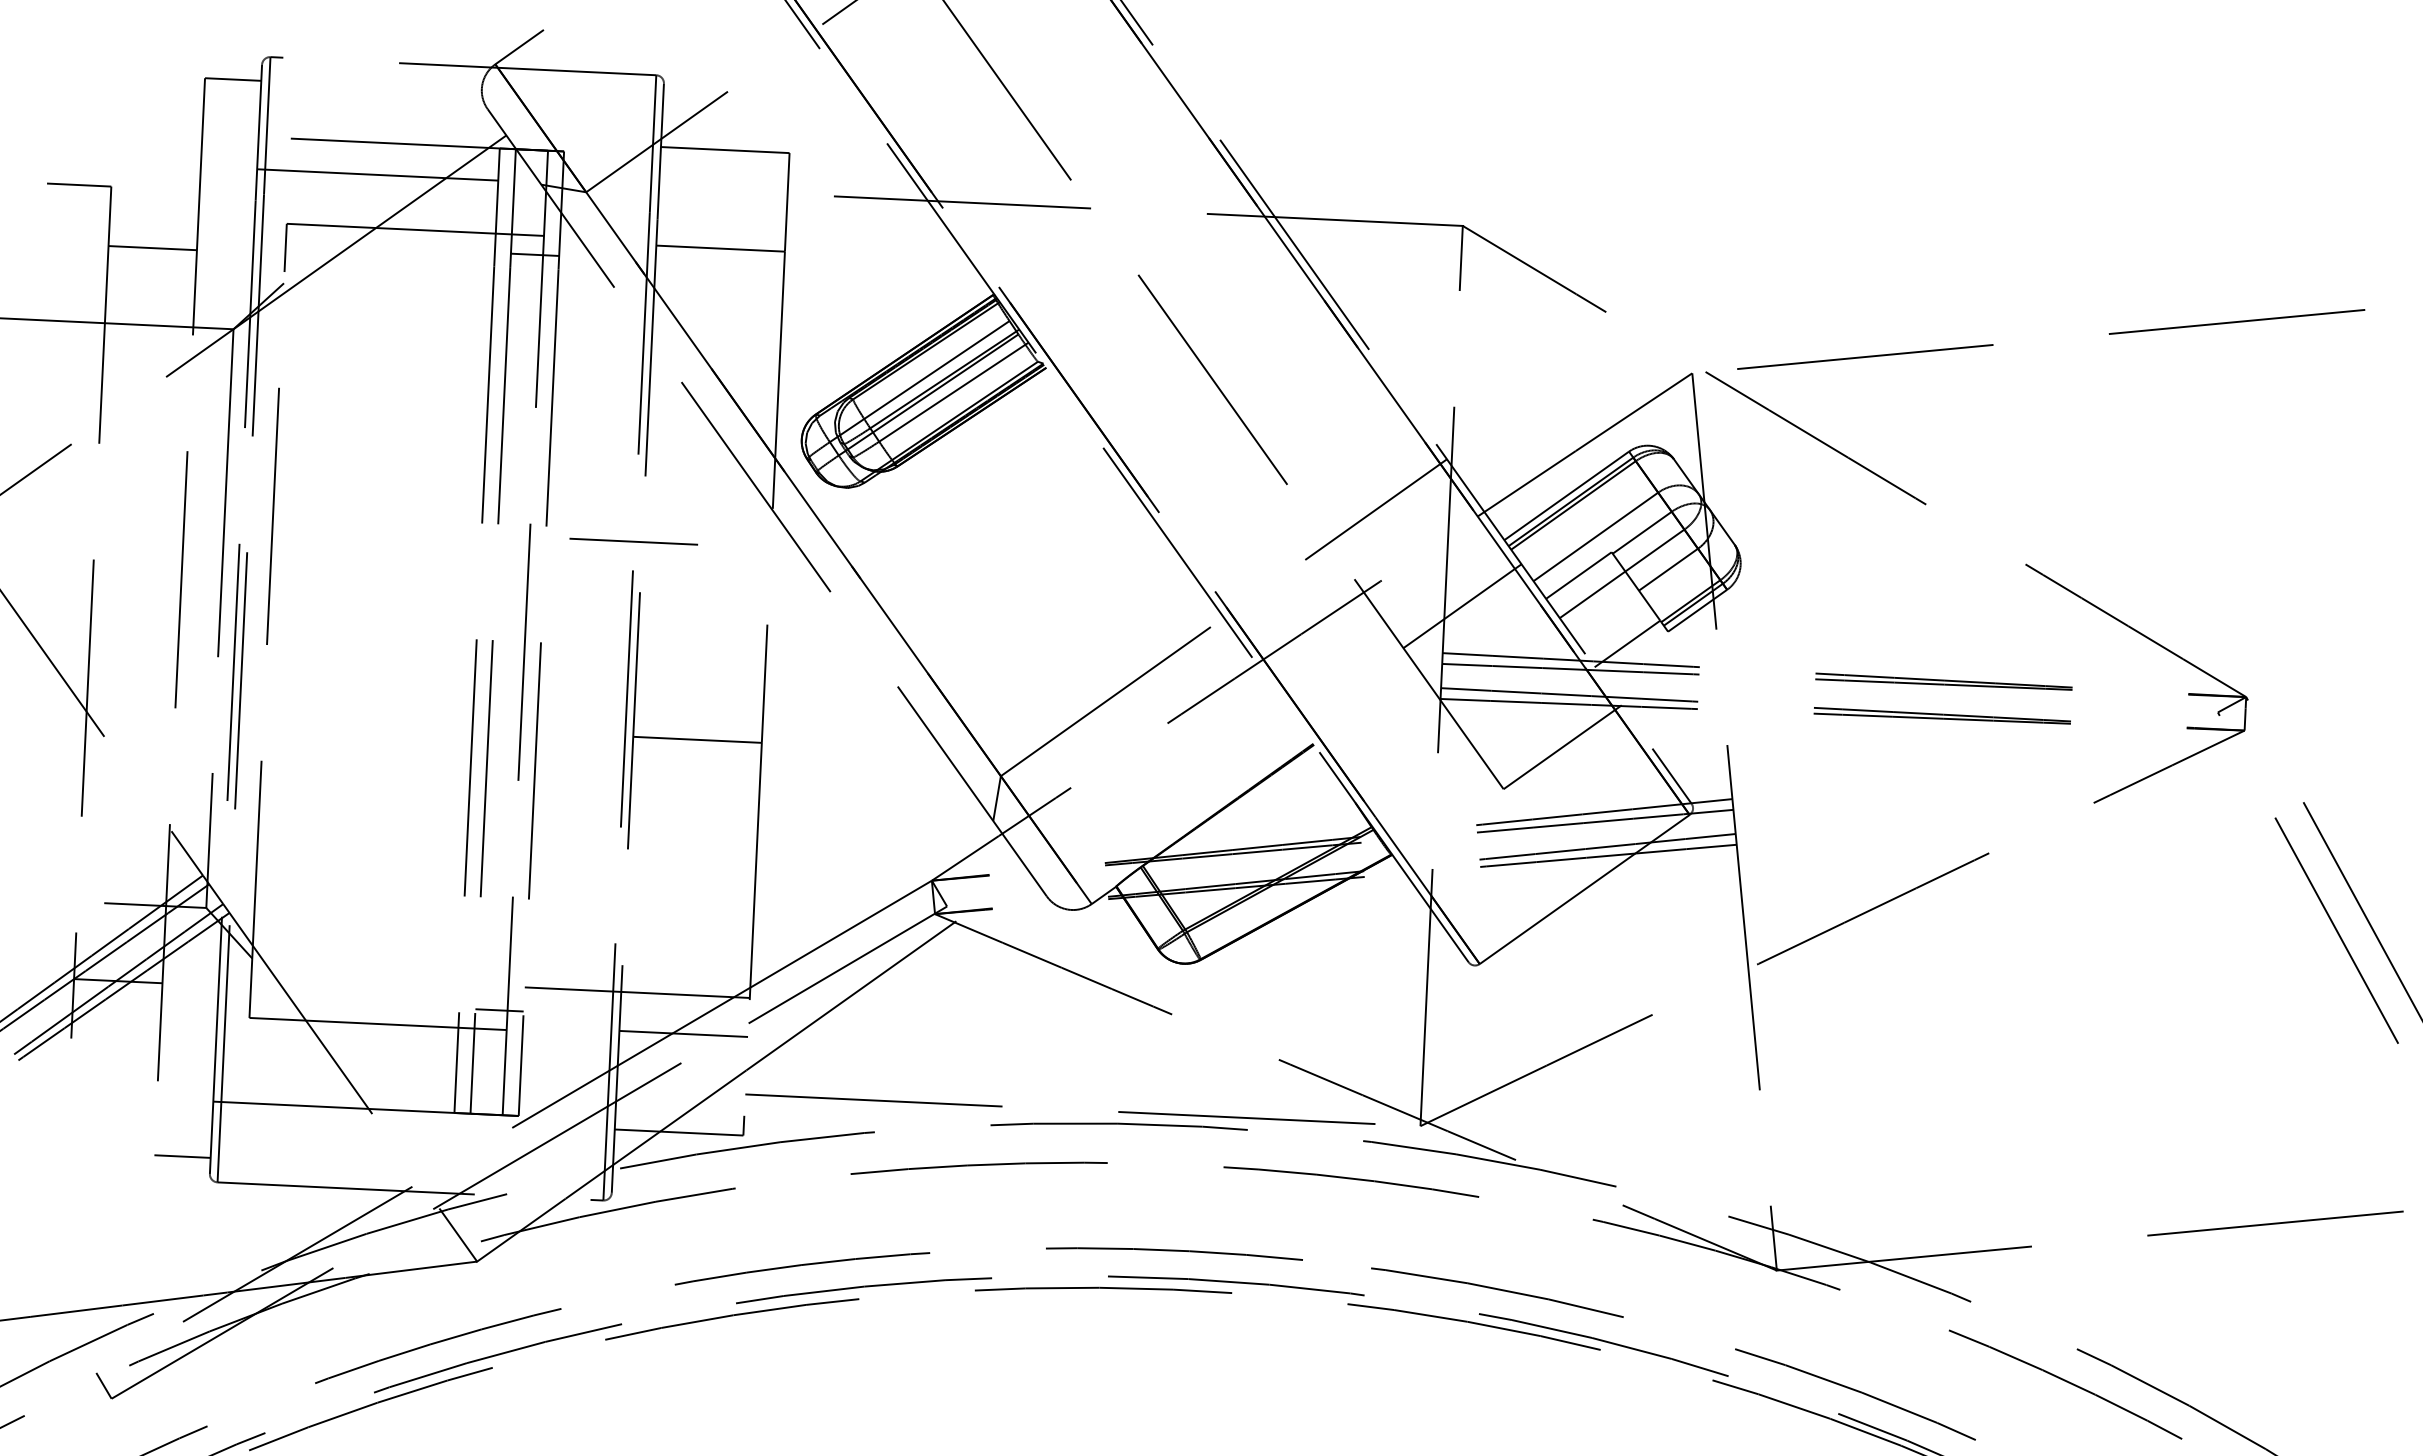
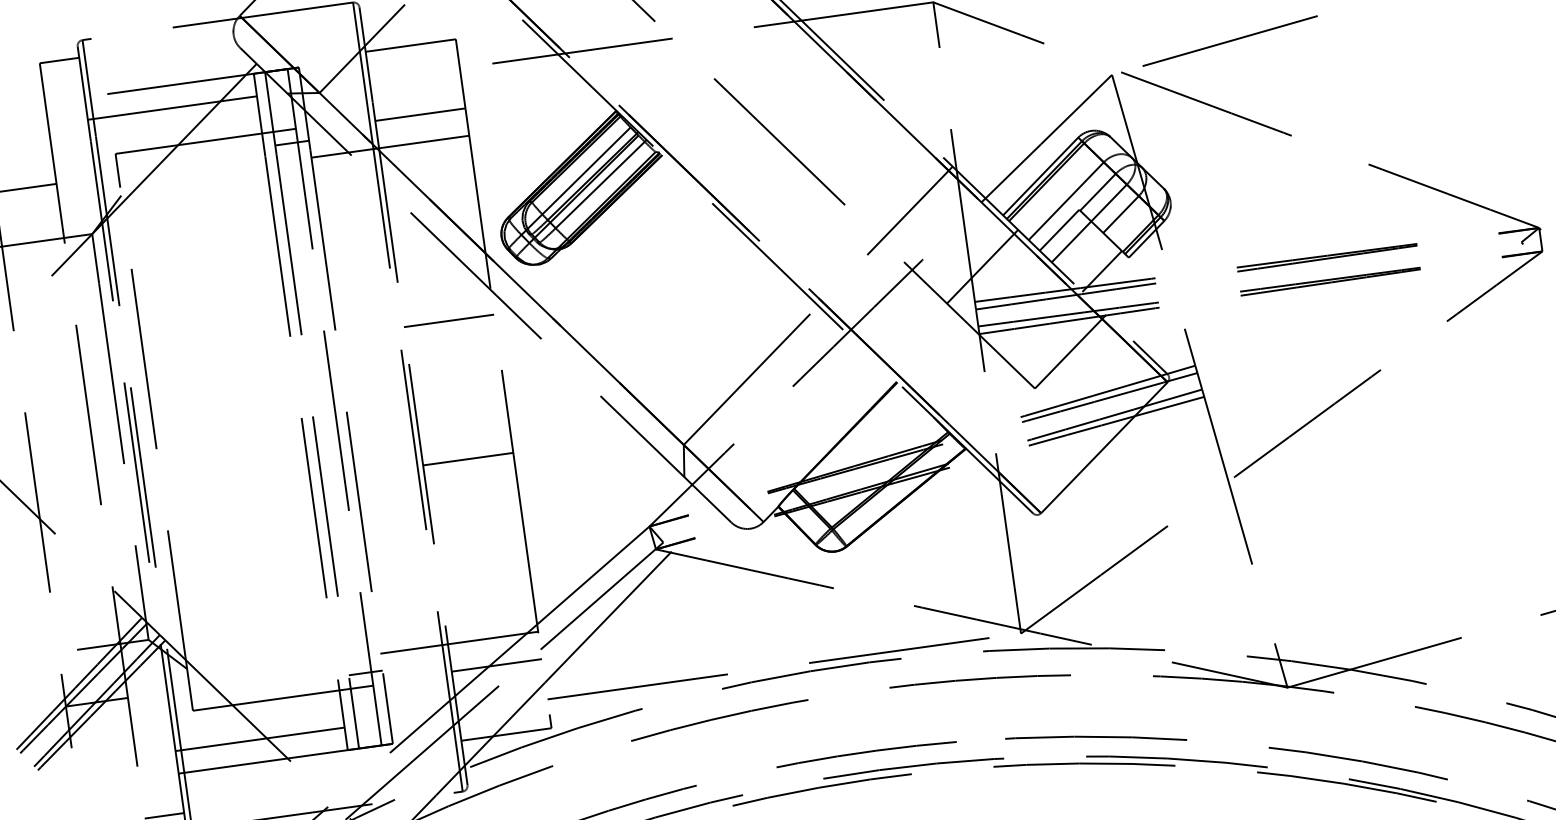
line: (670, 285) -> (390, 146), added
line: (633, 541) -> (448, 320), moved
line: (334, 1074) -> (259, 738), added

